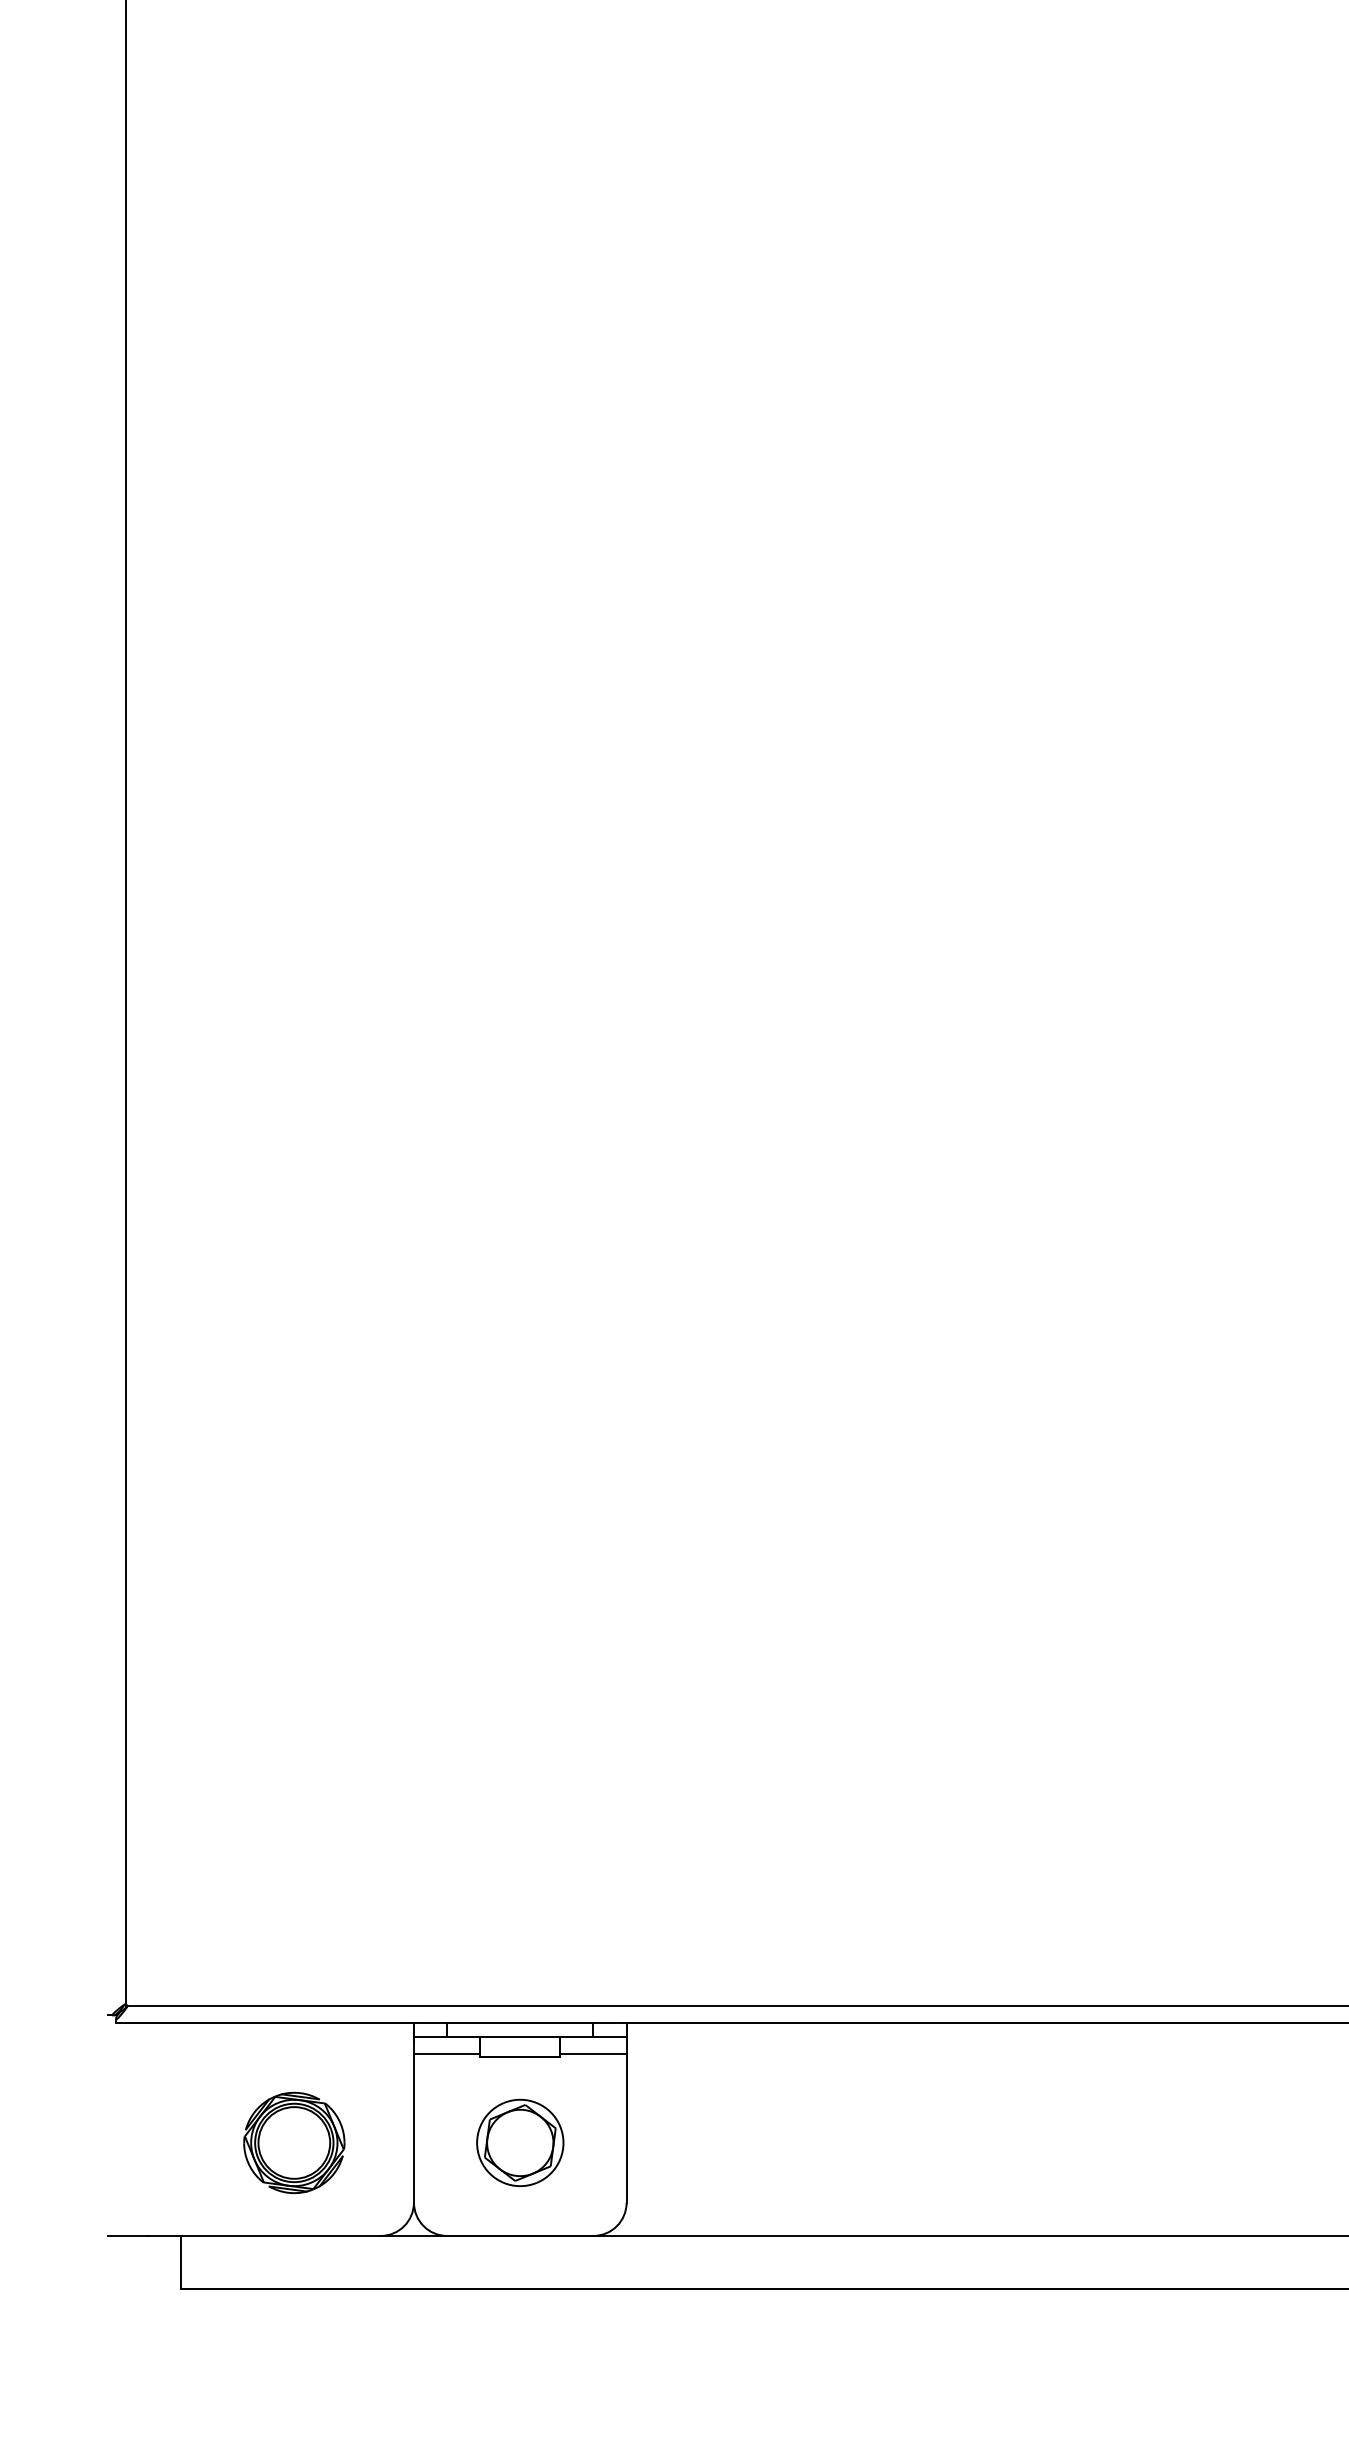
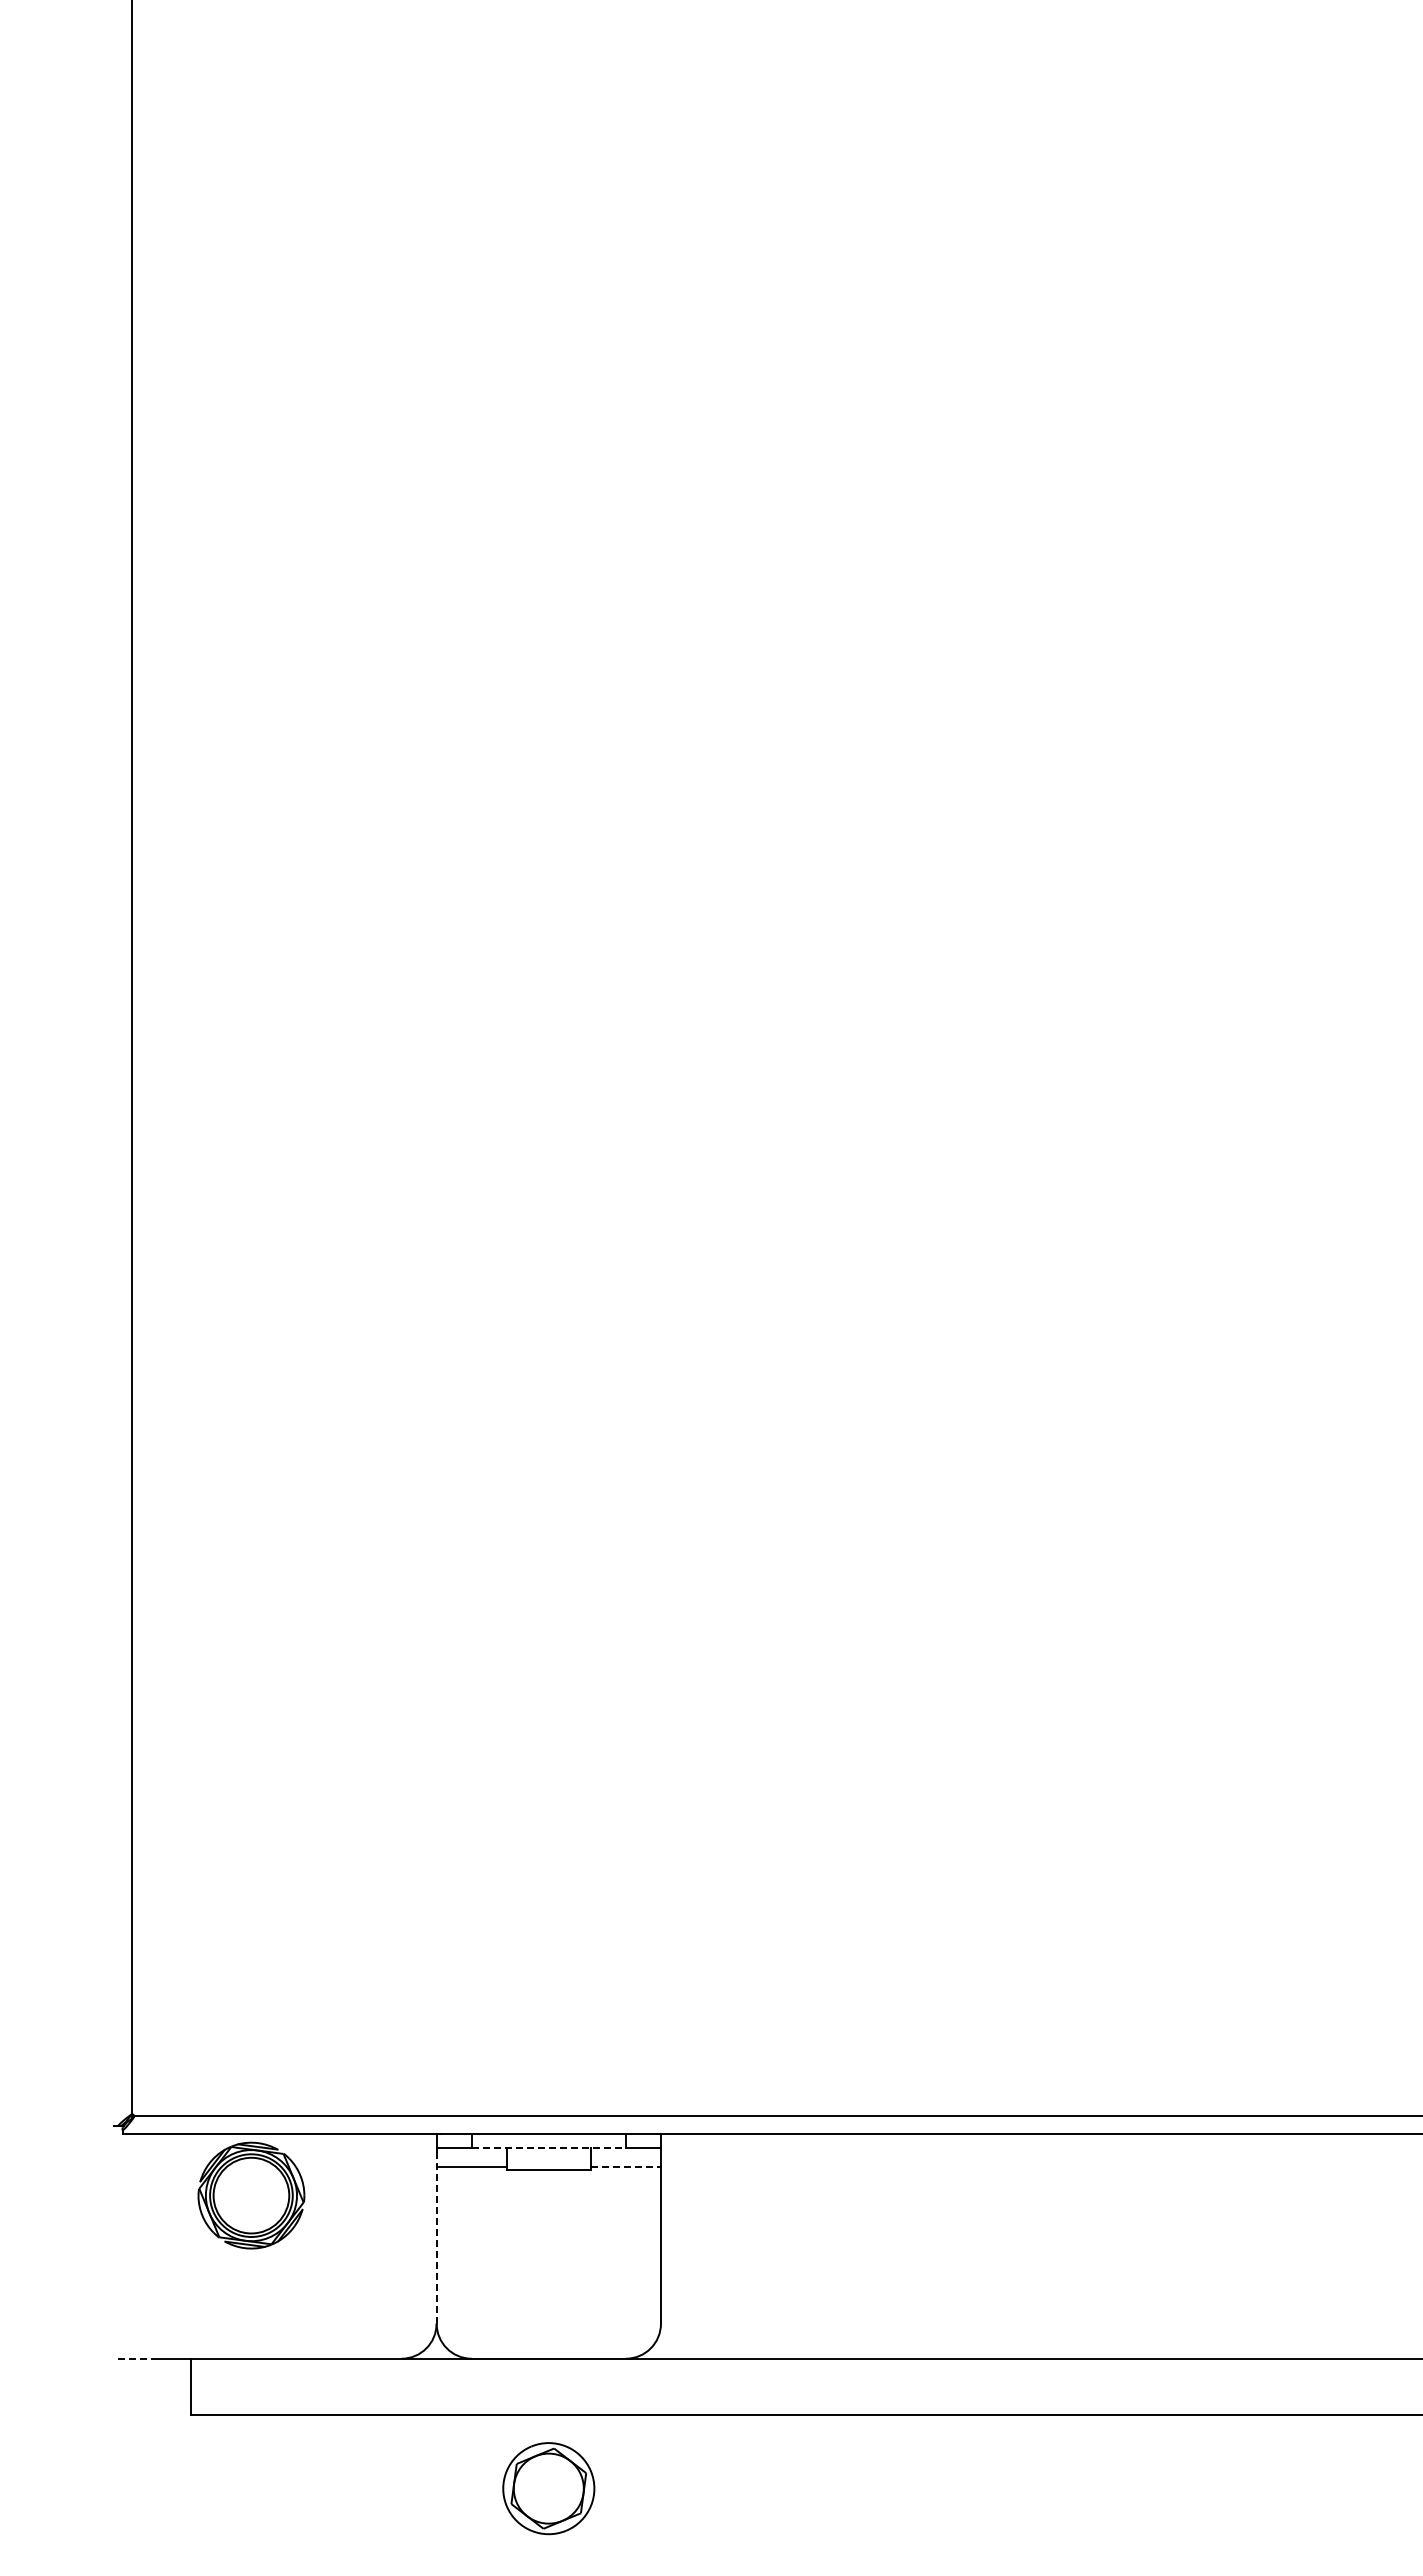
line: (520, 2036) -> (549, 2148), solid -> dashed
line: (593, 2053) -> (626, 2166), solid -> dashed
line: (413, 2121) -> (436, 2237), solid -> dashed
part: (294, 2142) -> (251, 2195), moved
part: (519, 2142) -> (548, 2488), moved
line: (128, 2235) -> (135, 2358), solid -> dashed

